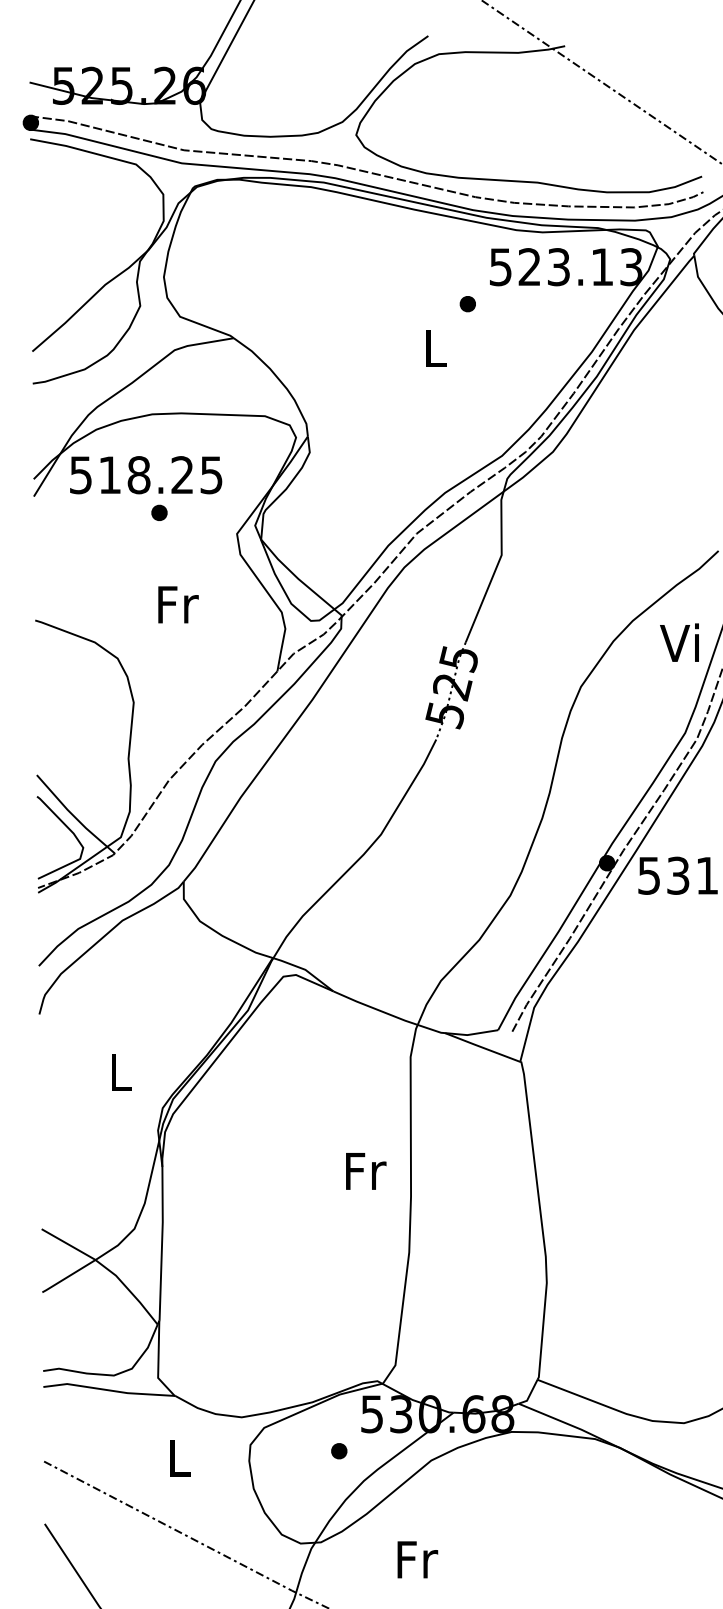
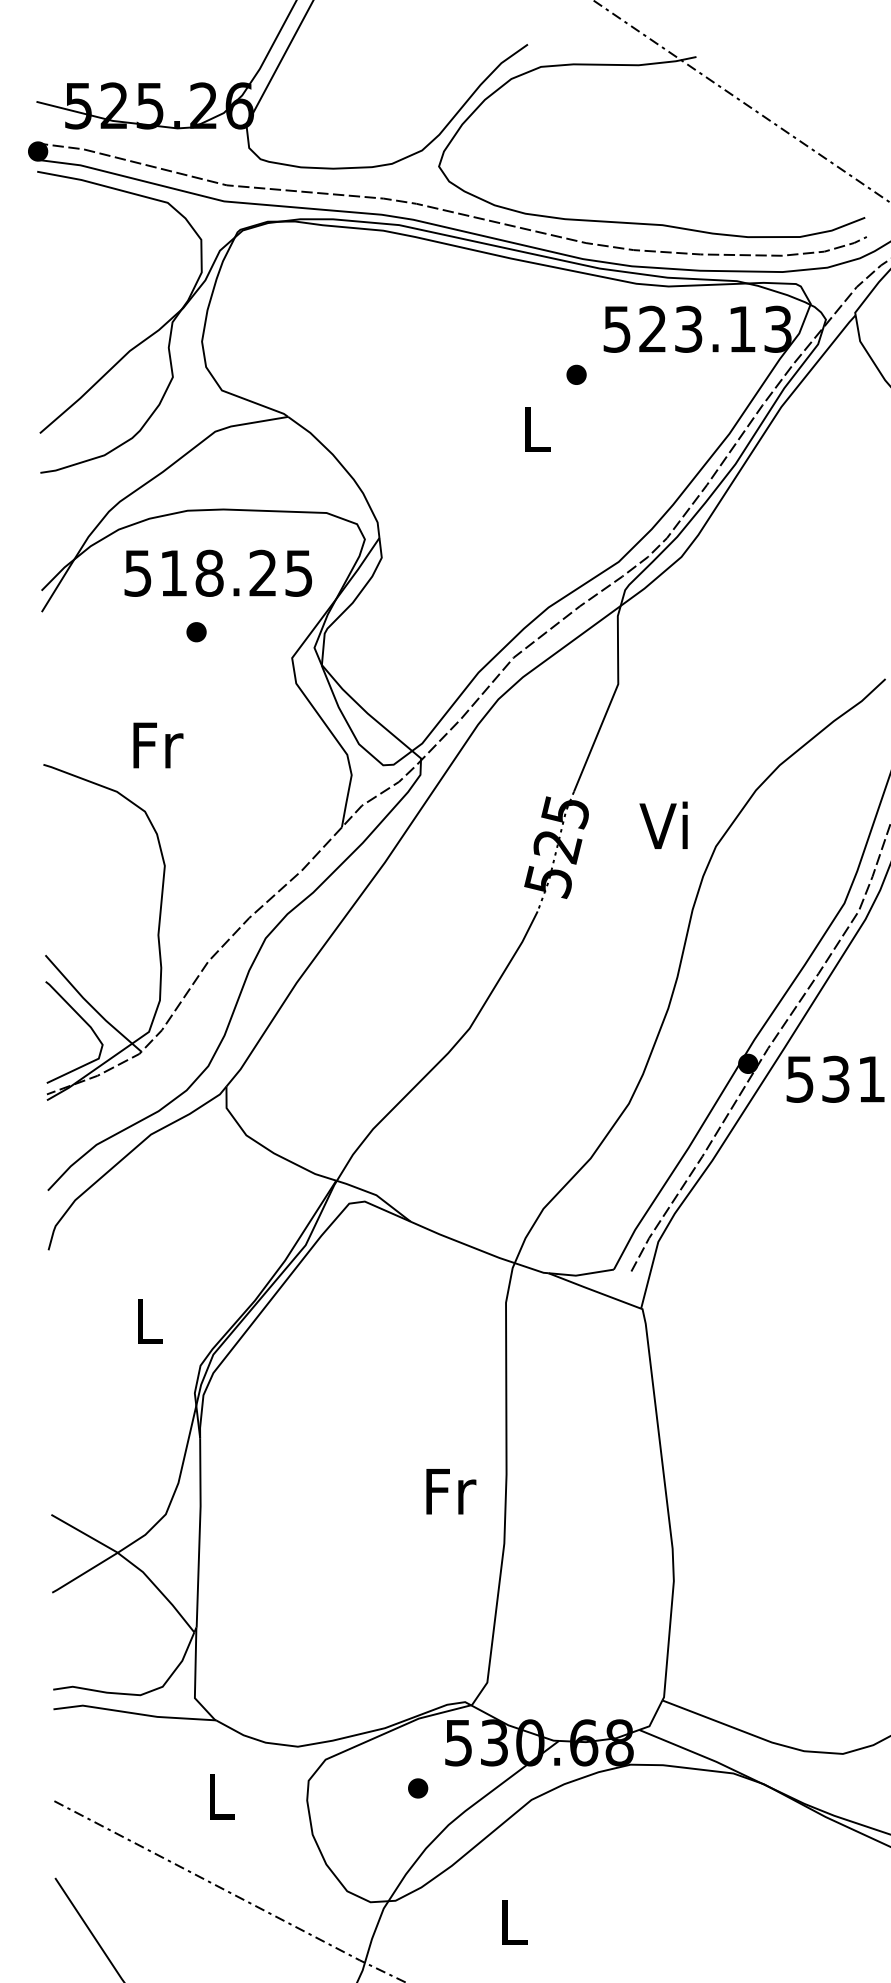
text: (146, 475) -> (218, 573), moved
text: (178, 604) -> (158, 745), moved
text: (679, 642) -> (663, 825), moved
text: (366, 1171) -> (451, 1491), moved
text: (417, 1559) -> (514, 1921), Fr -> L

